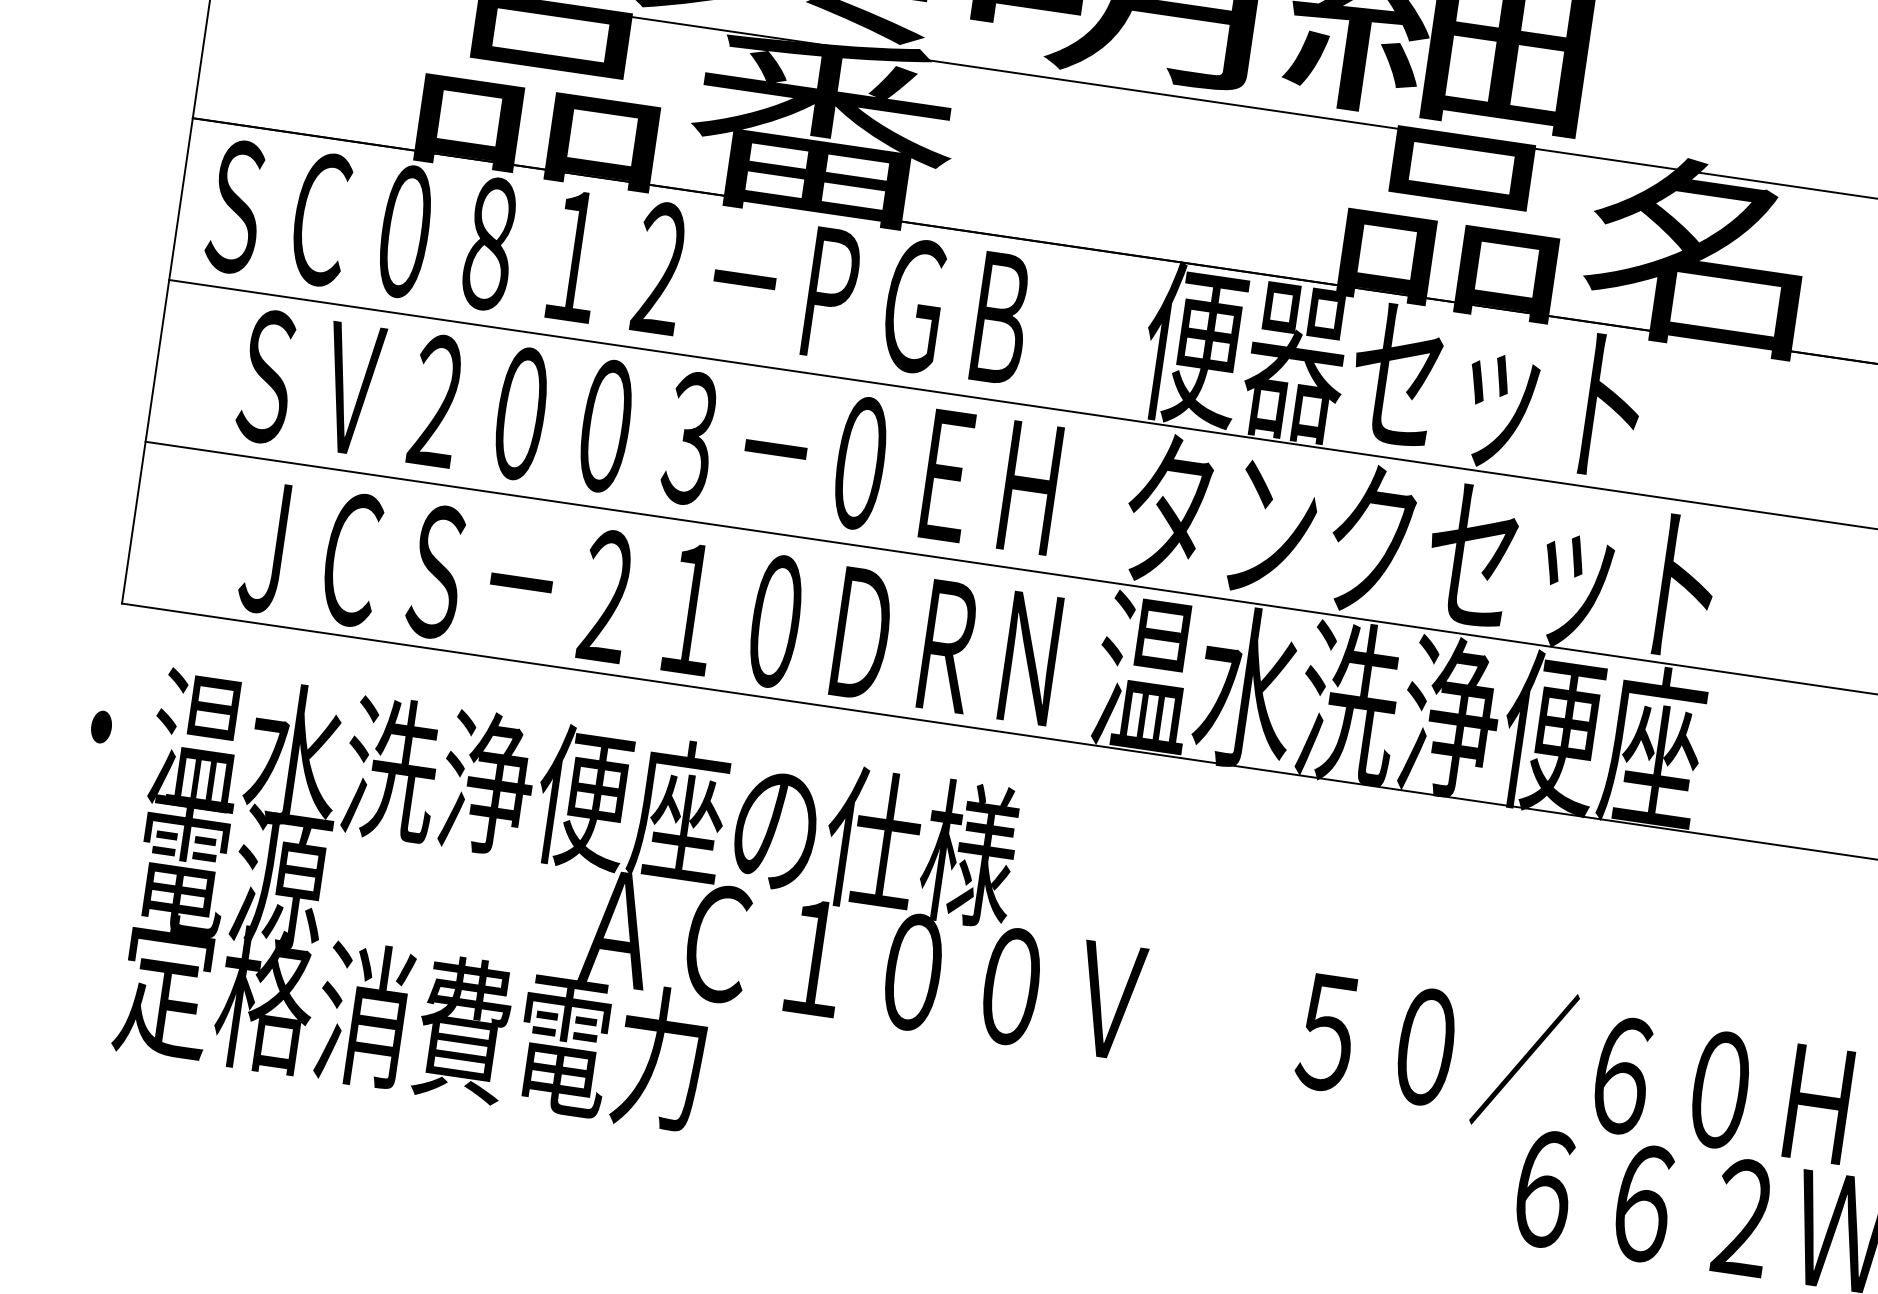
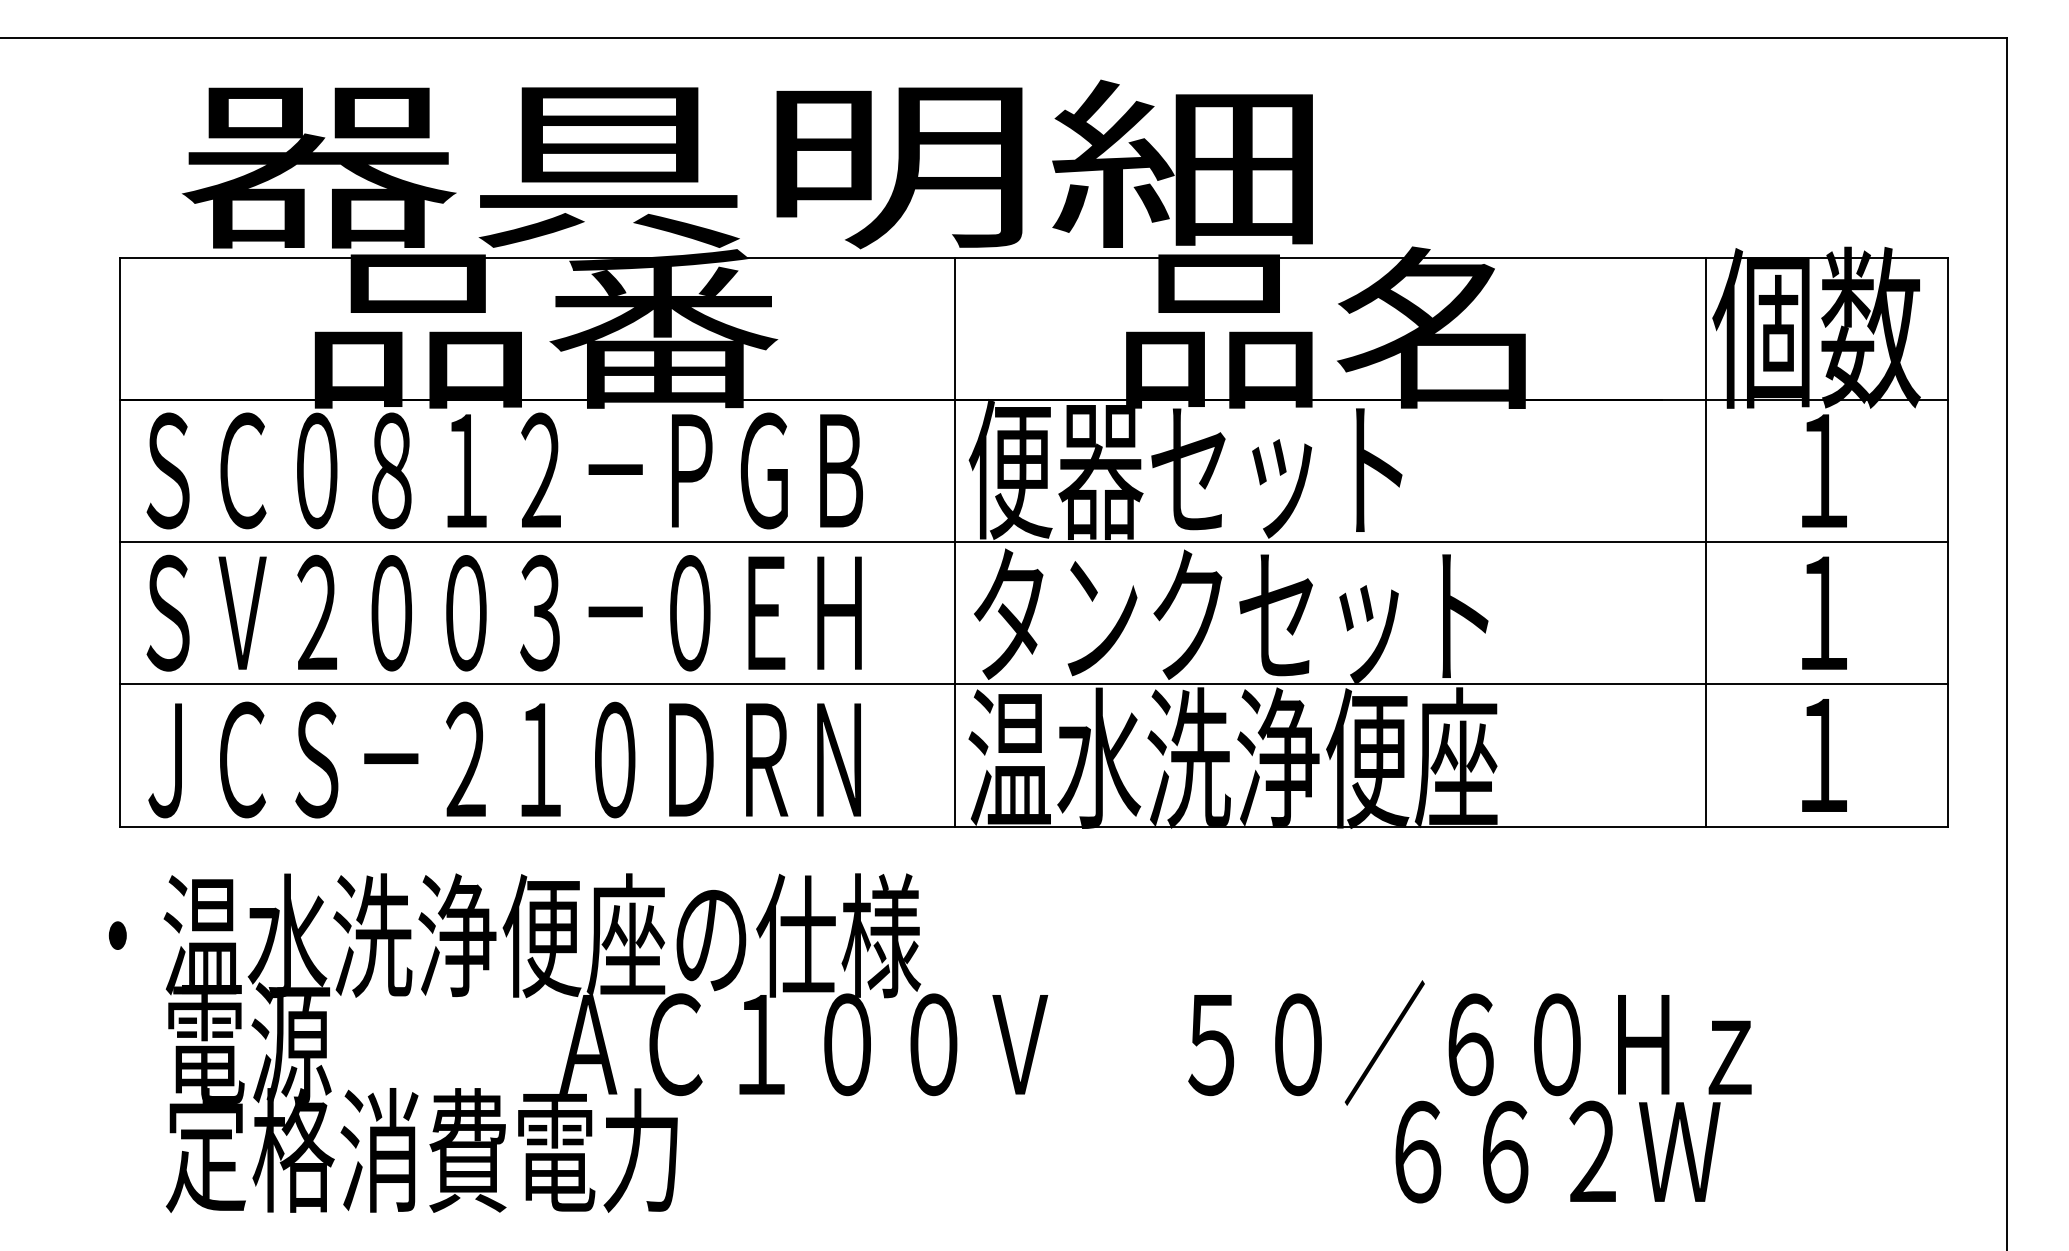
line: (1118, 417) -> (954, 541), added
text: (648, 431) -> (503, 612), moved
text: (650, 602) -> (504, 759), moved

